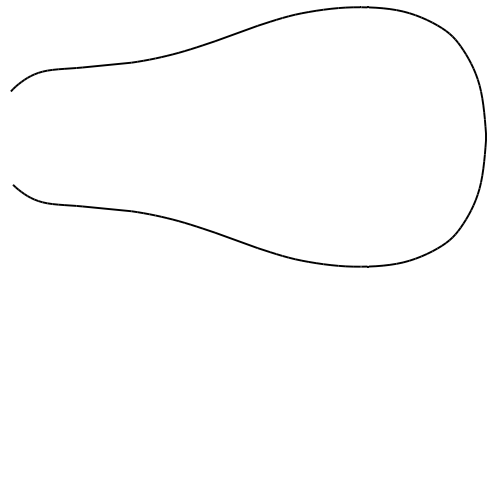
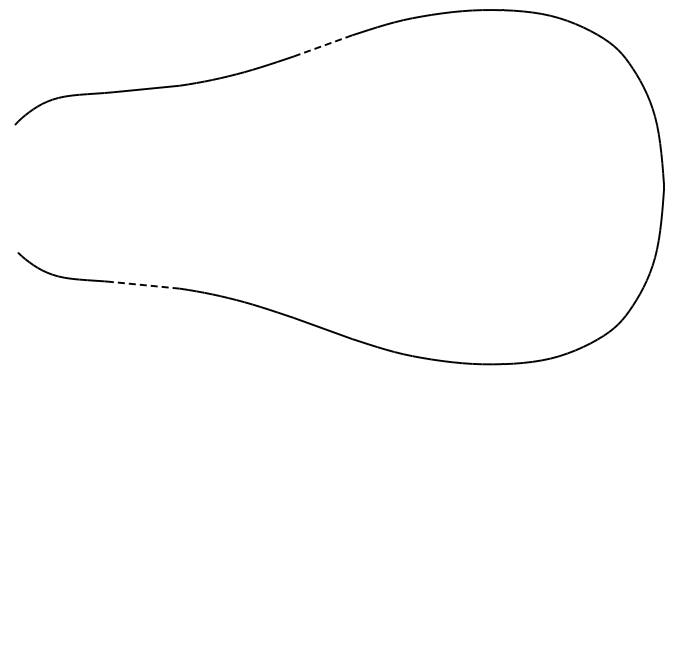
line: (236, 33) -> (323, 45), solid -> dashed
line: (106, 208) -> (145, 285), solid -> dashed

